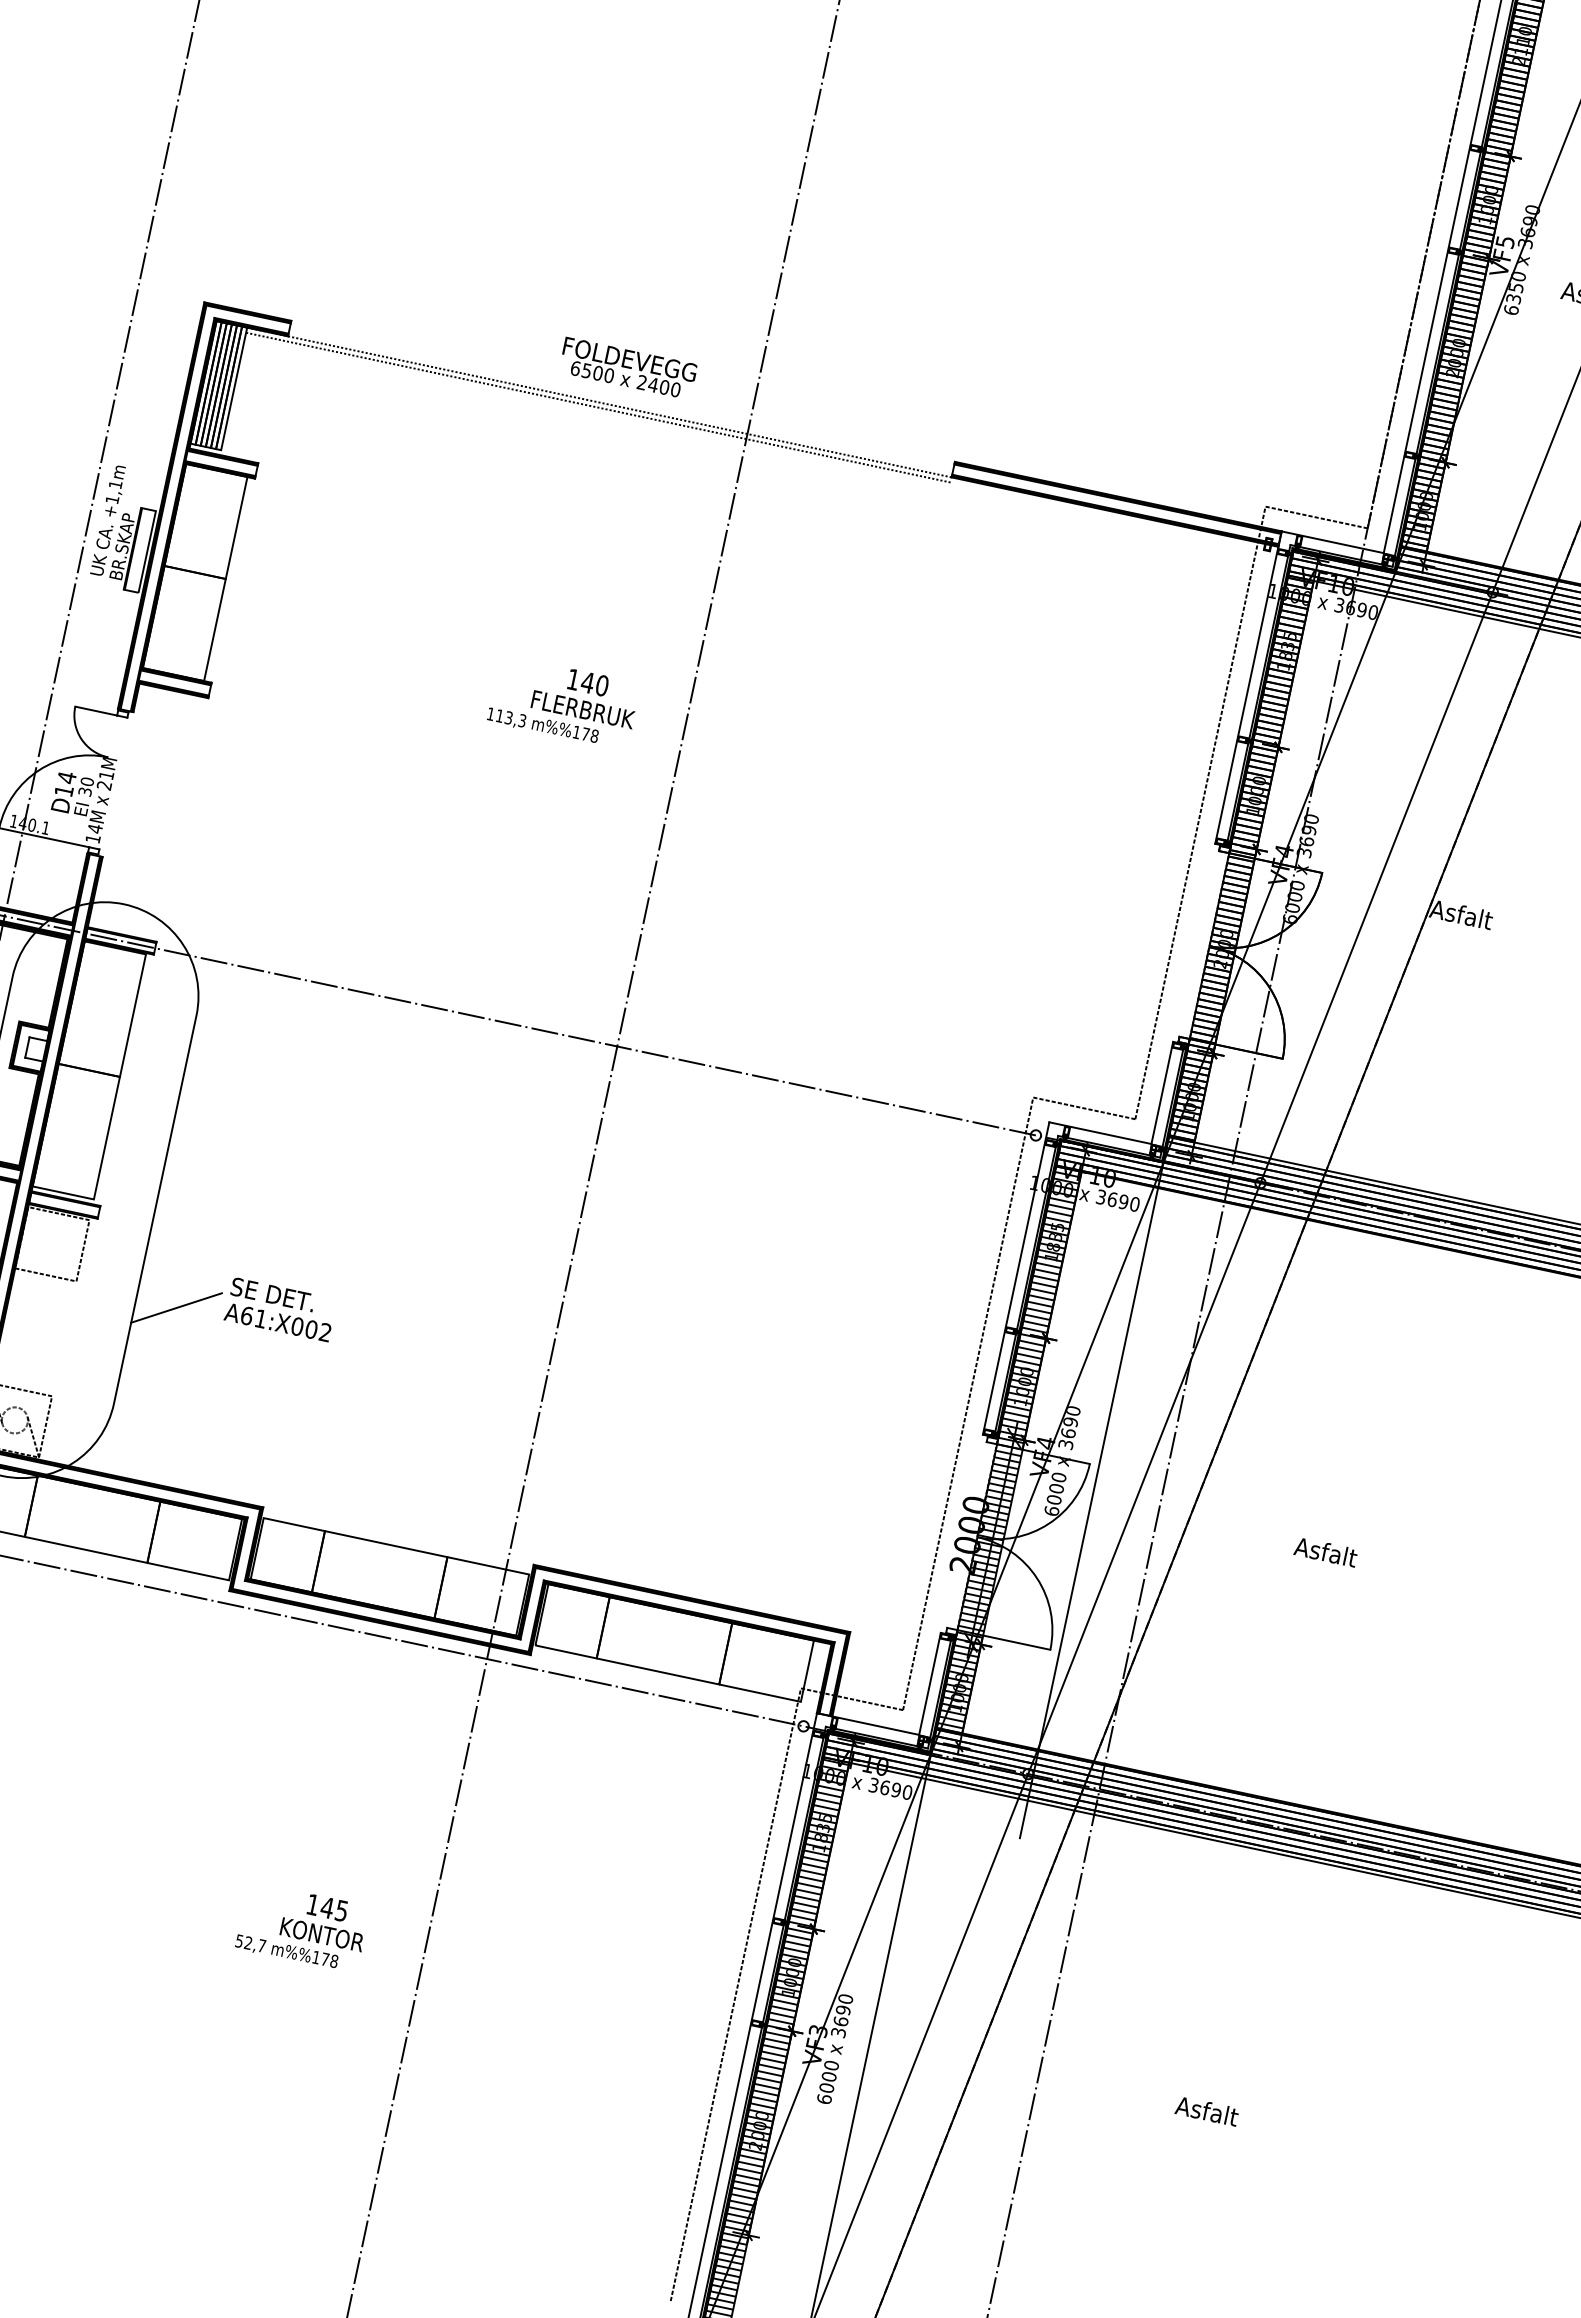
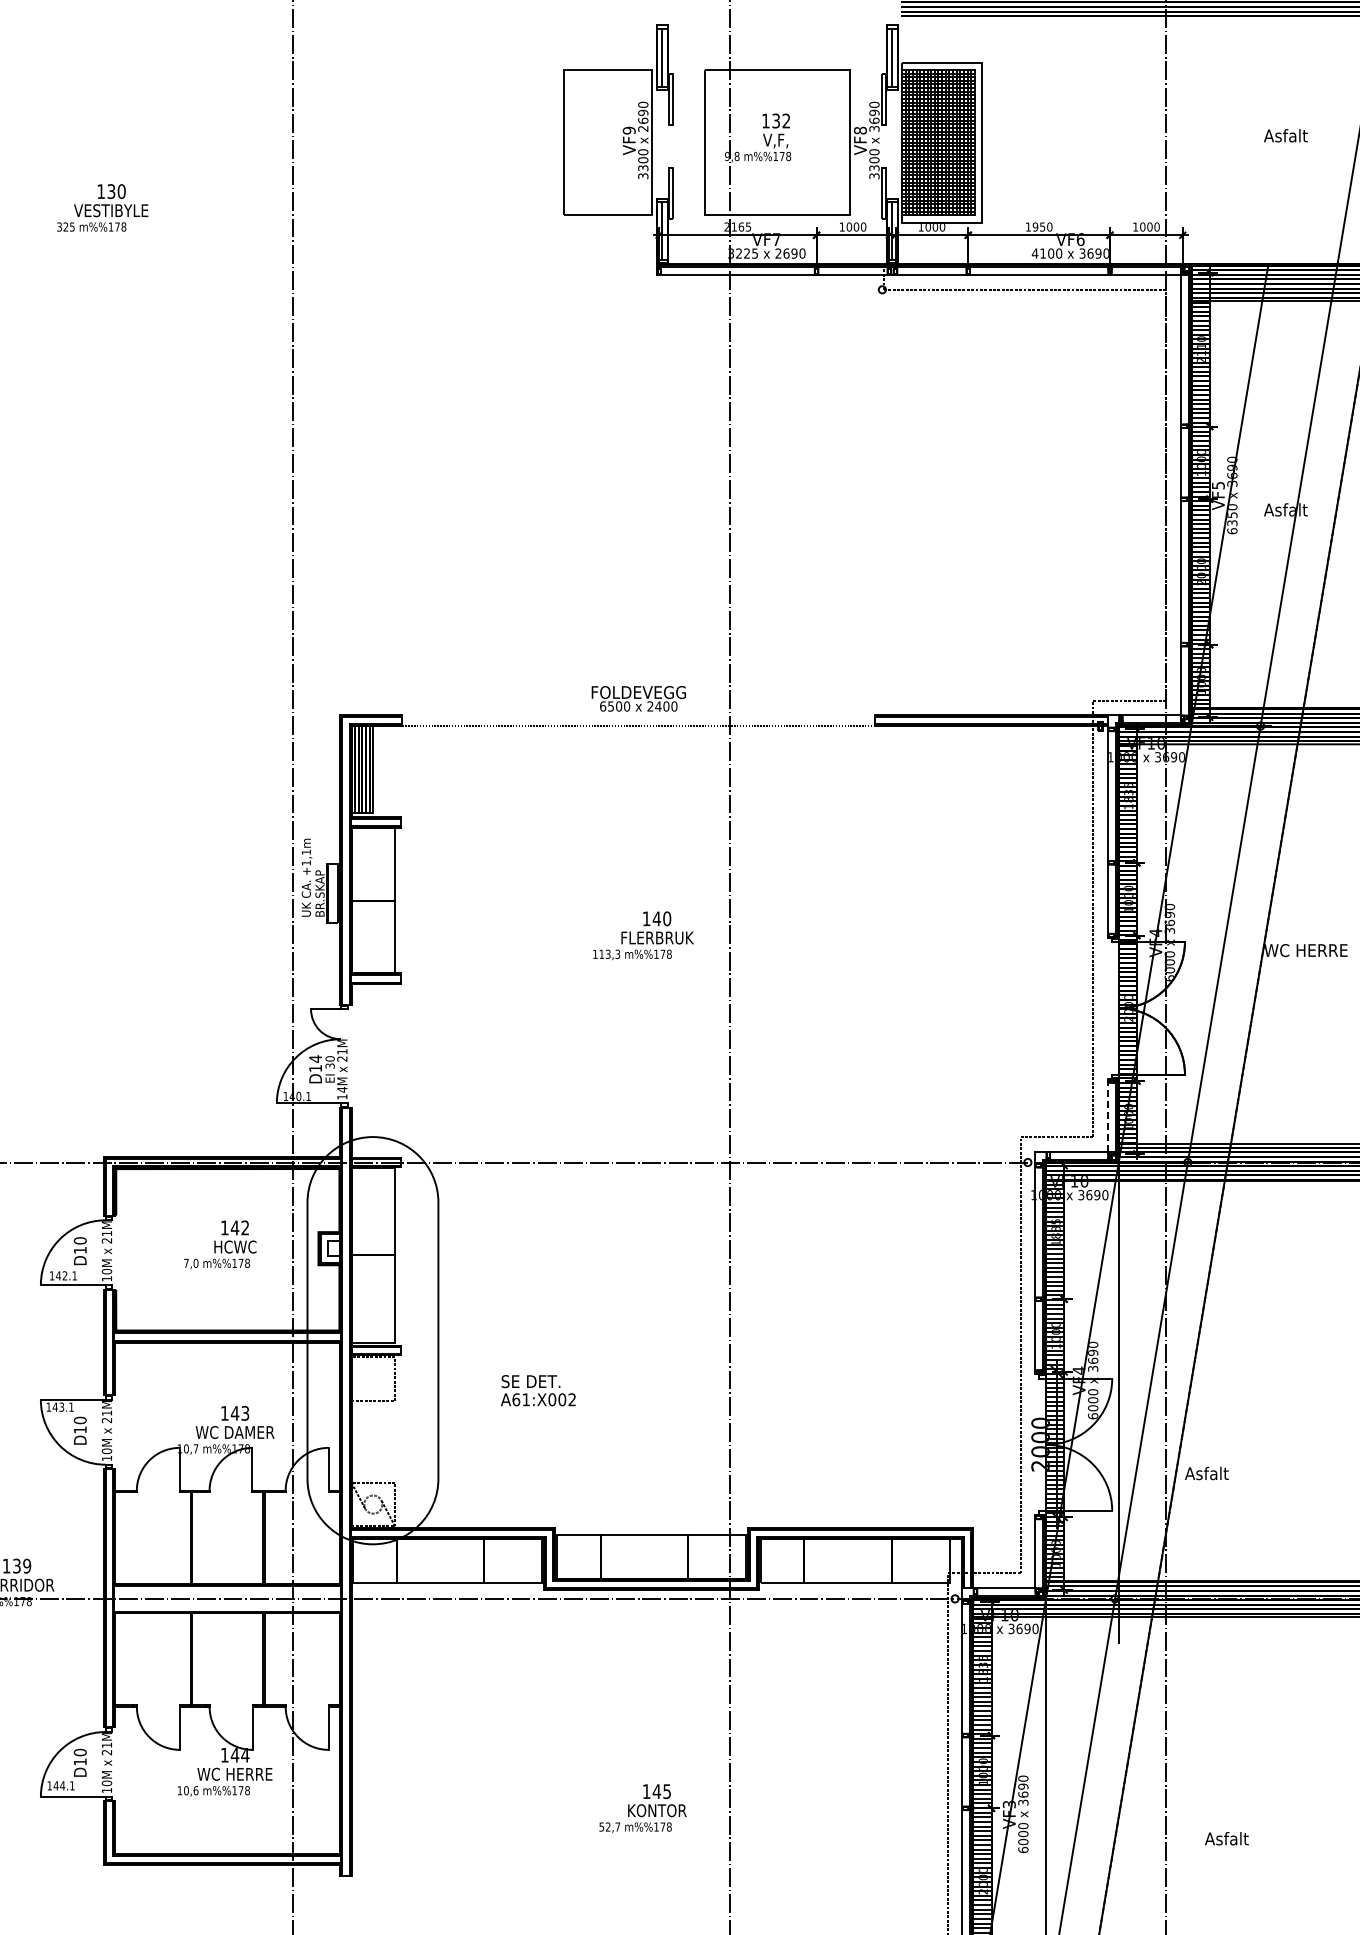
line: (598, 407) -> (624, 729), removed
text: (1488, 920) -> (1305, 950), Asfalt -> WC HERRE
line: (1162, 1091) -> (1107, 1114), solid -> dashed
line: (177, 1307) -> (467, 1404), removed
text: (1325, 1552) -> (1206, 1473), moved
text: (1206, 2110) -> (1226, 1838), moved

